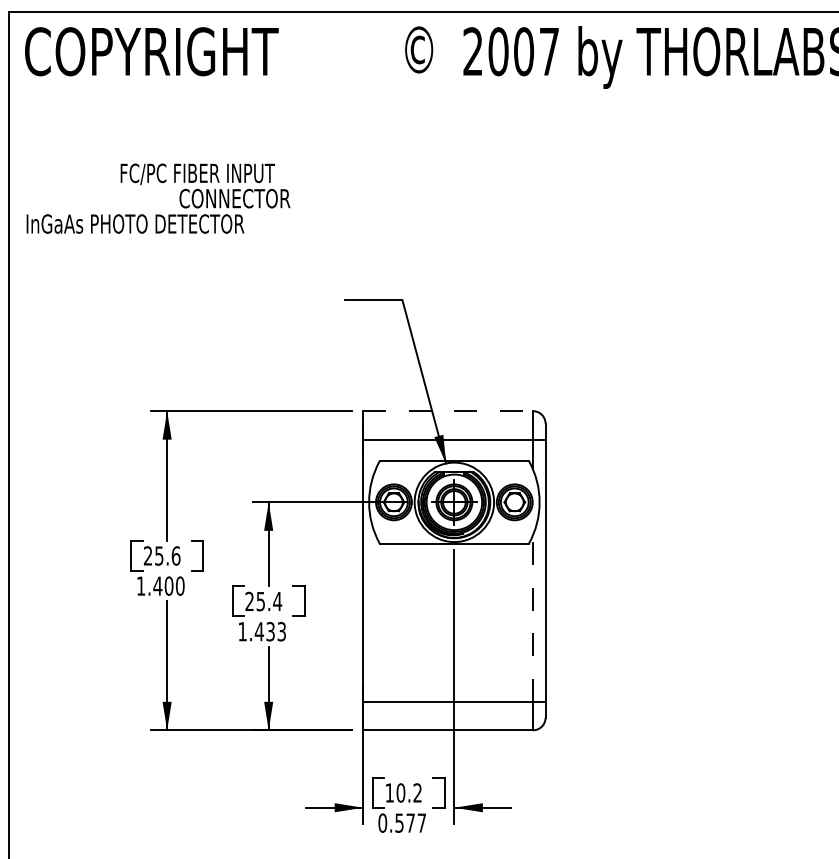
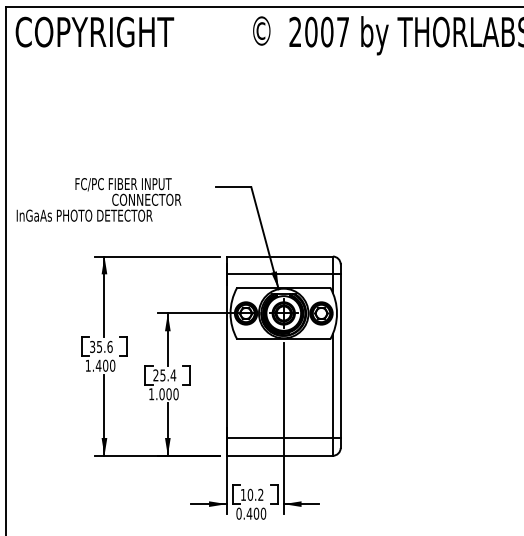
text: (157, 198) -> (98, 199), moved
line: (449, 411) -> (280, 256), dashed -> solid
text: (147, 556) -> (92, 347), 25.6 -> 35.6
line: (532, 619) -> (332, 386), dashed -> solid
text: (269, 632) -> (168, 394), 1.433 -> 1.000
text: (410, 822) -> (256, 513), 0.577 -> 0.400

